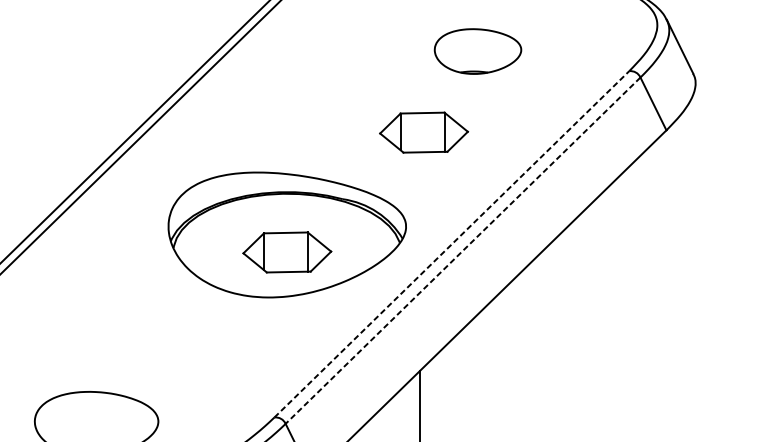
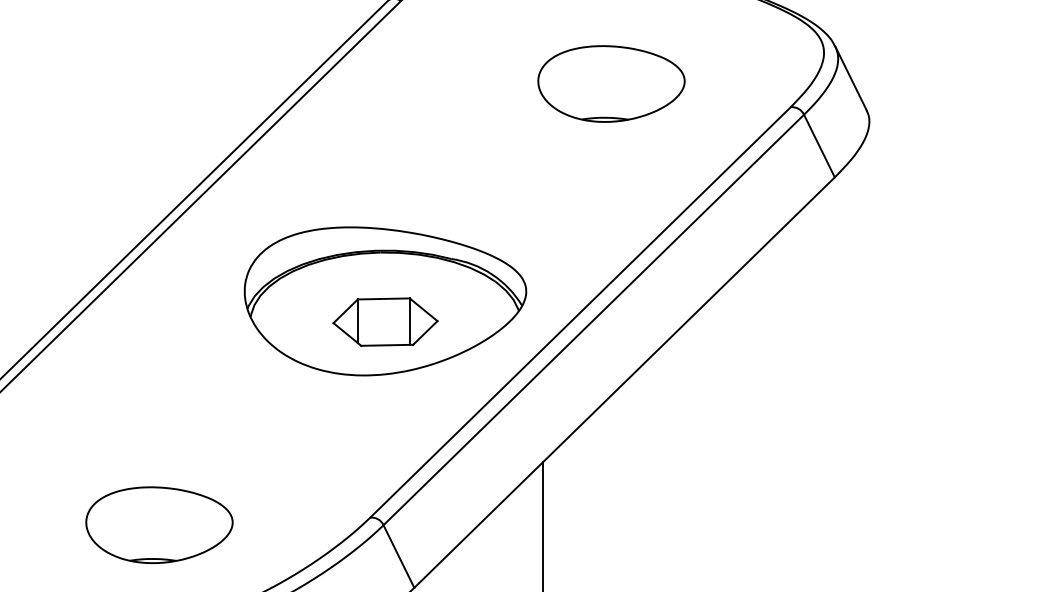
part: (478, 51) -> (611, 83), size x1.43
part: (424, 132) -> (547, 179), removed
line: (451, 244) -> (580, 312), dashed -> solid
line: (462, 251) -> (593, 320), dashed -> solid

